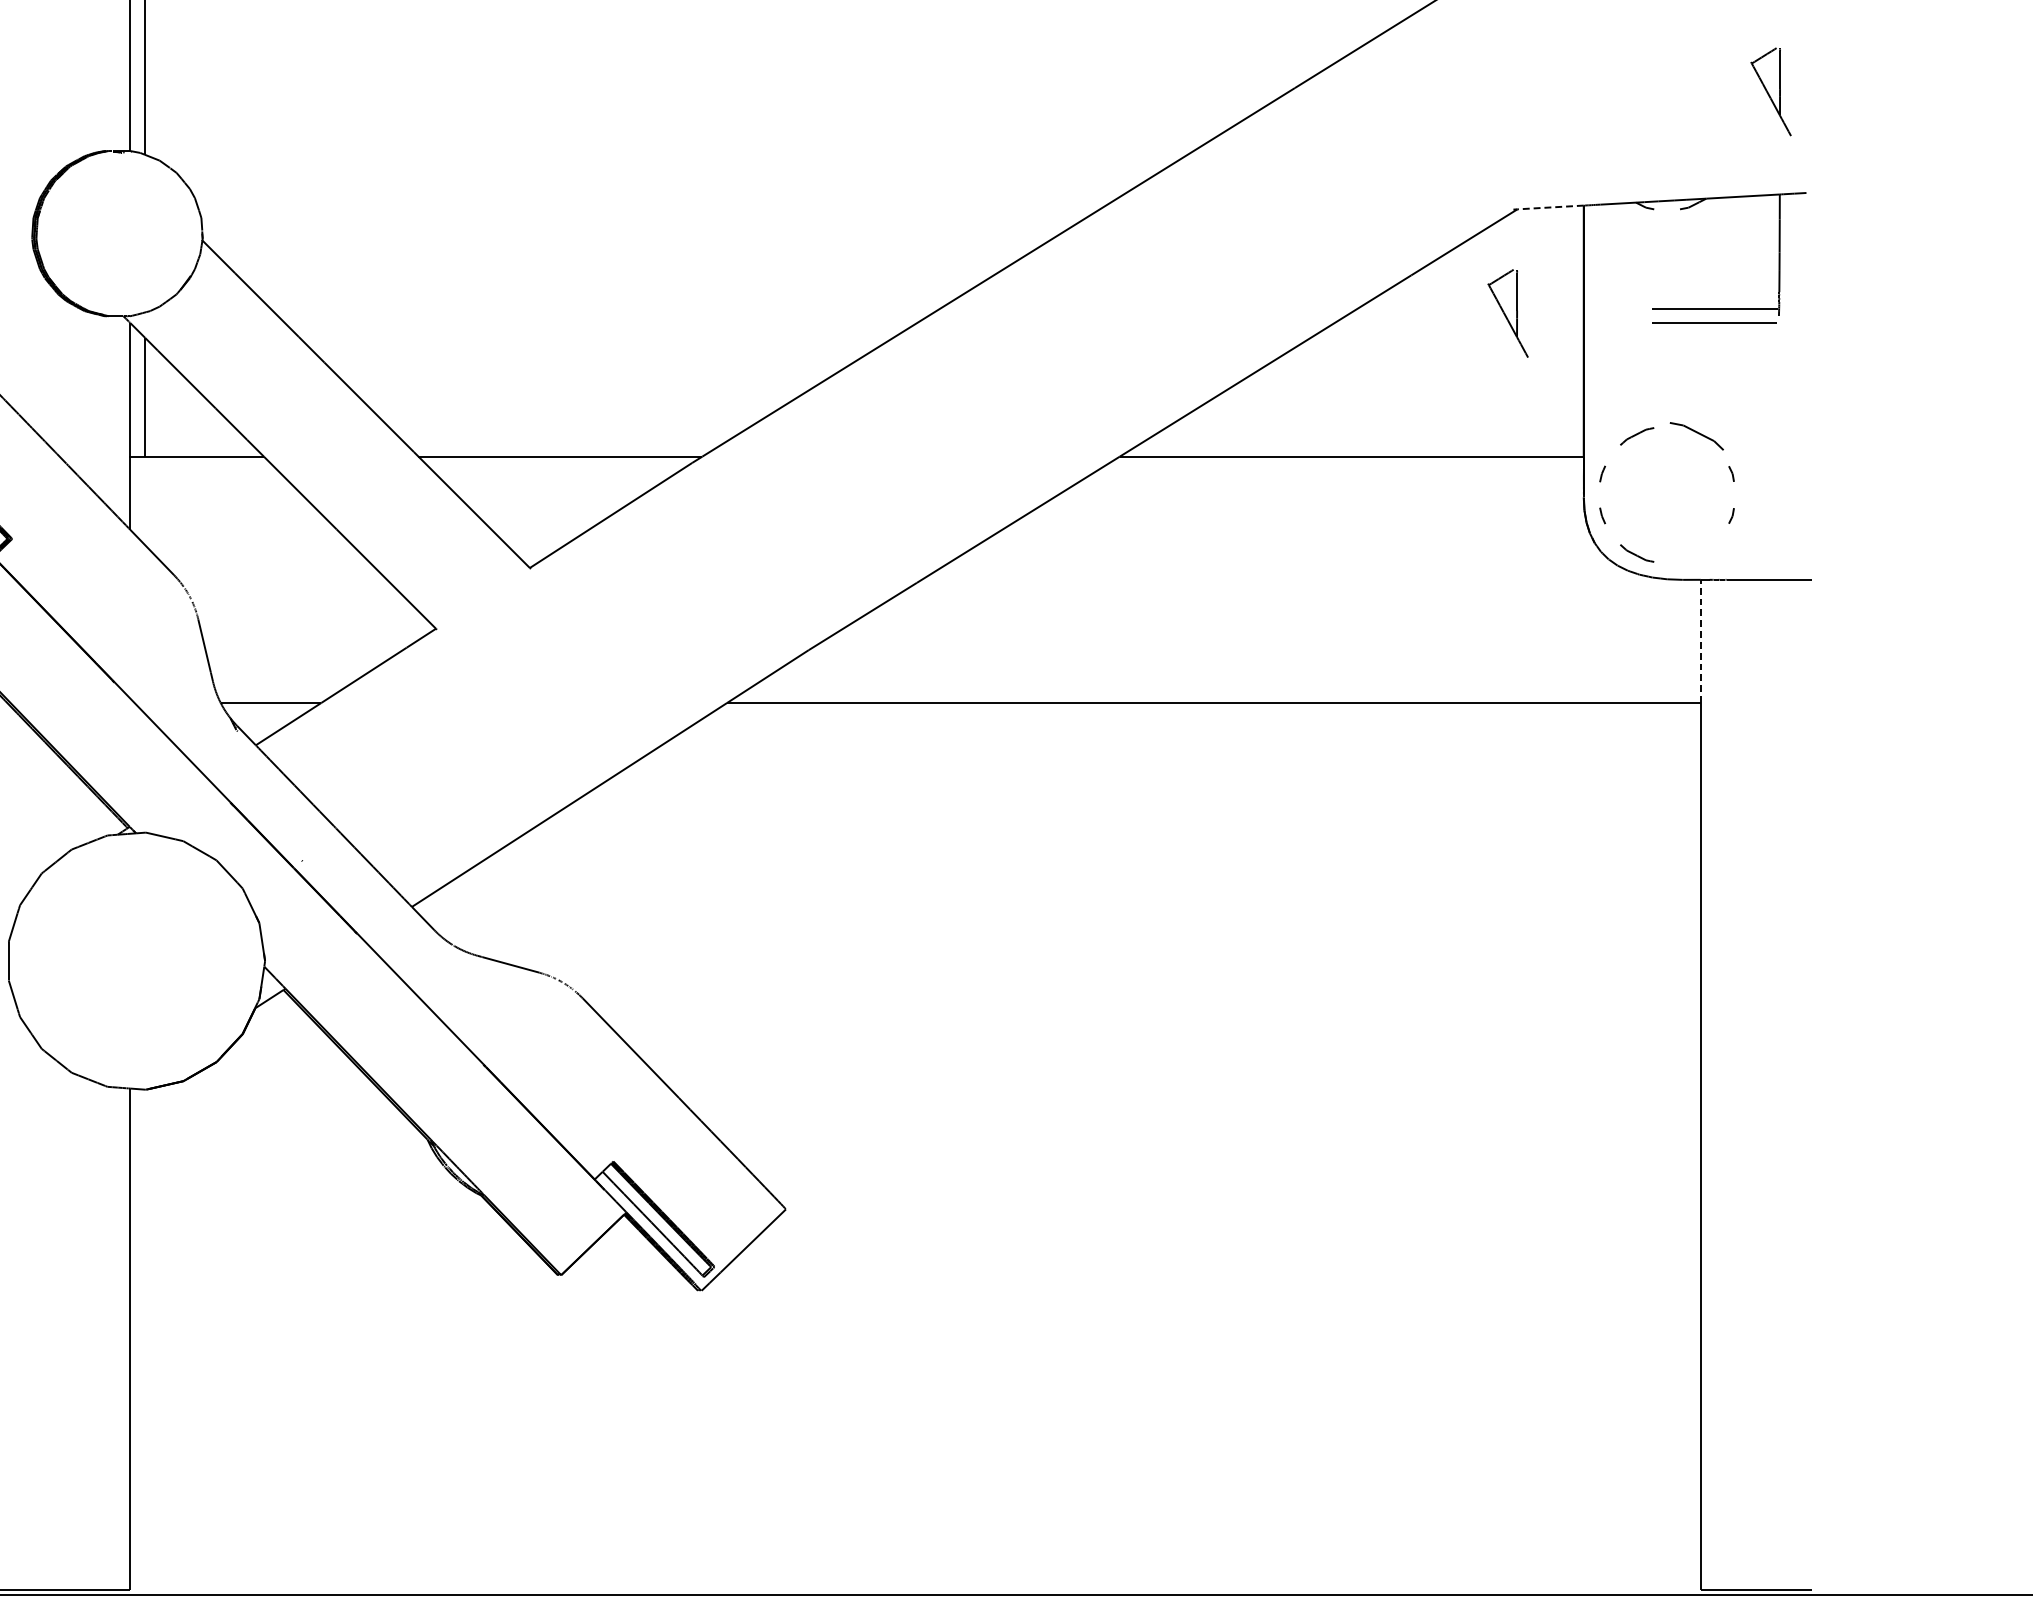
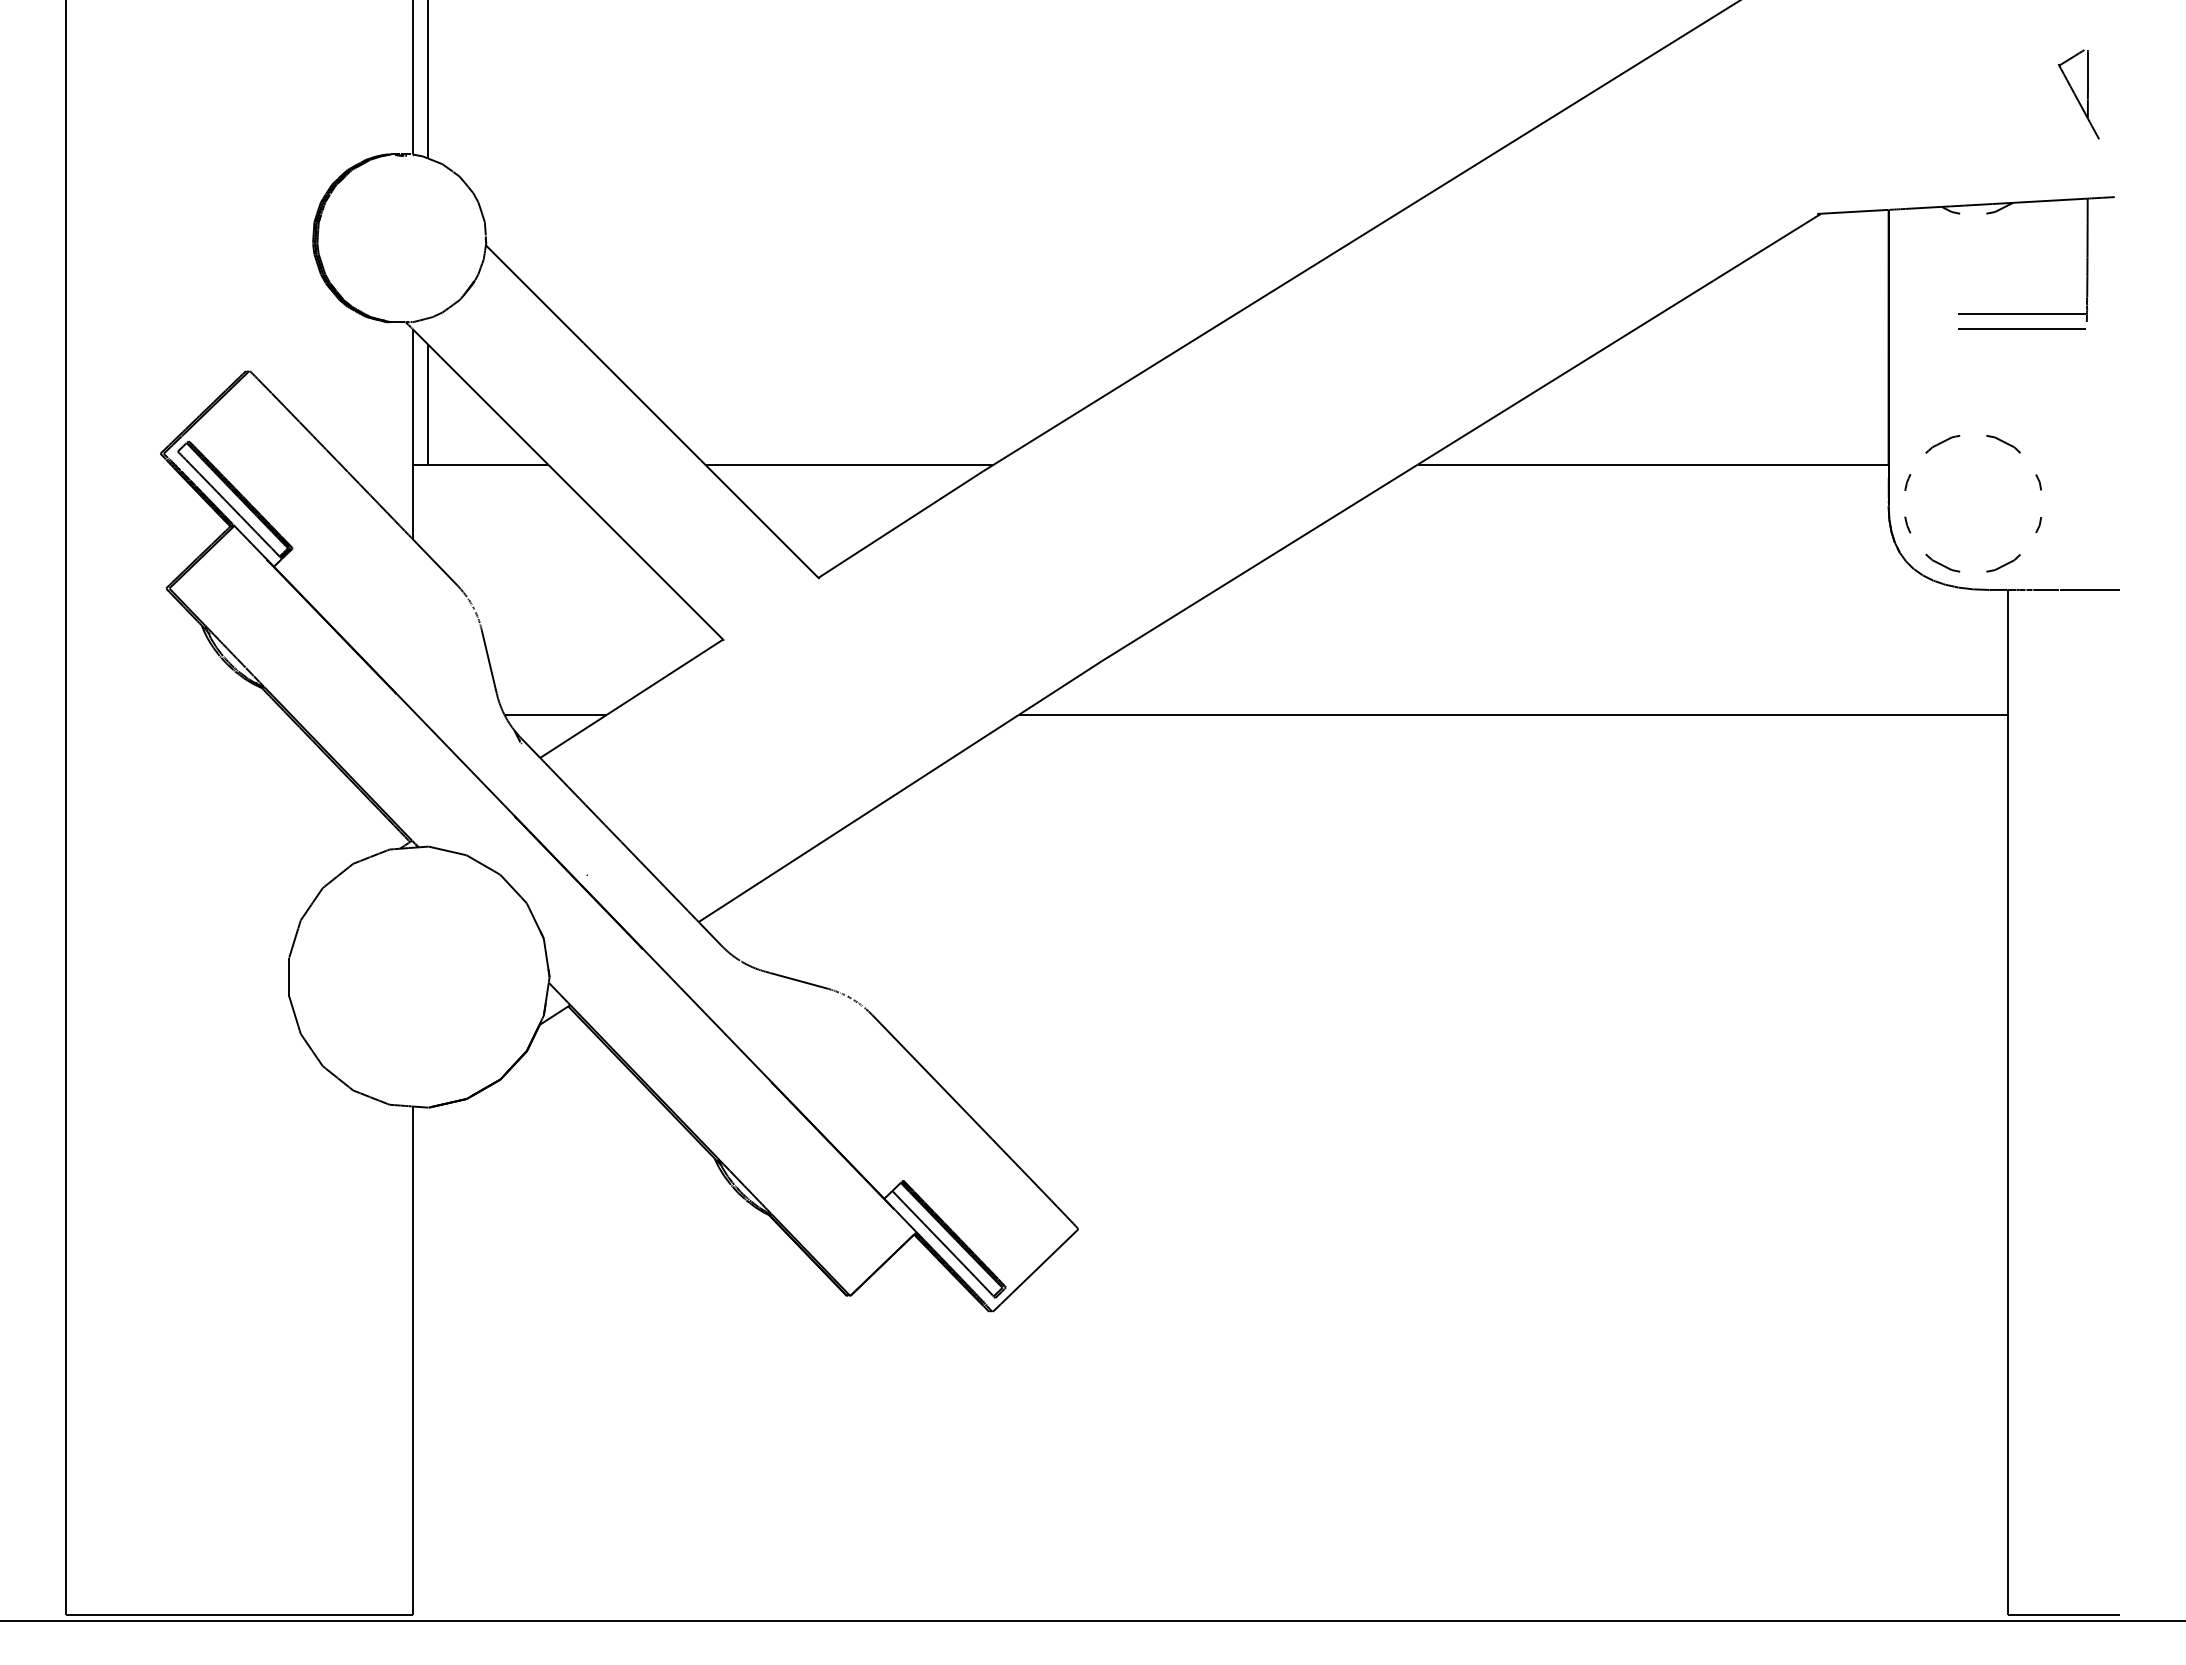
line: (1550, 207) -> (1854, 211), dashed -> solid
part: (1507, 313) -> (1811, 319), removed
part: (1696, 436) -> (2003, 444), size x0.62
part: (1696, 553) -> (2003, 563), added
line: (1700, 641) -> (2007, 652), dashed -> solid

